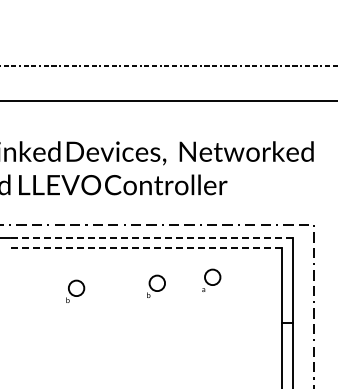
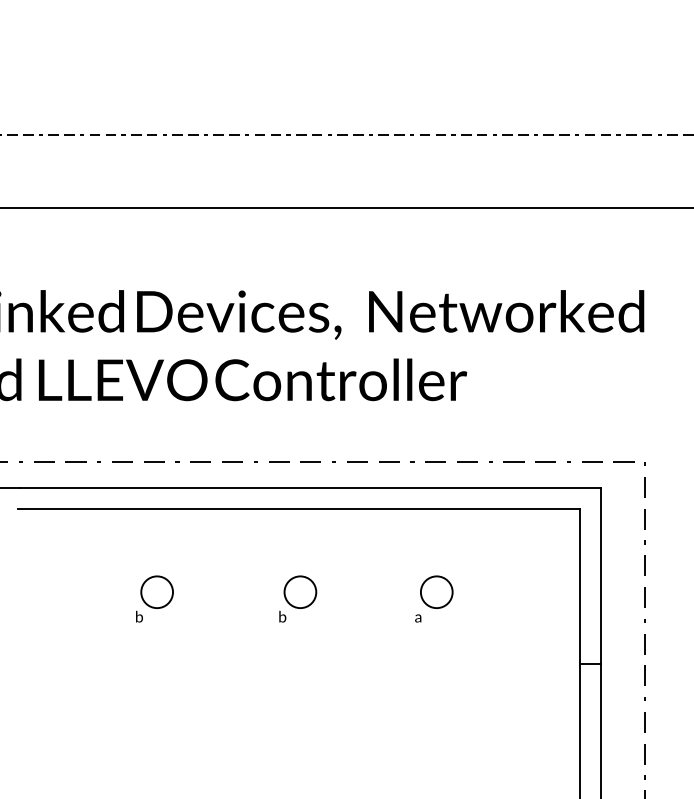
line: (151, 237) -> (311, 487), dashed -> solid
line: (145, 248) -> (298, 510), dashed -> solid
part: (211, 279) -> (434, 596), moved
part: (156, 285) -> (298, 596), moved

